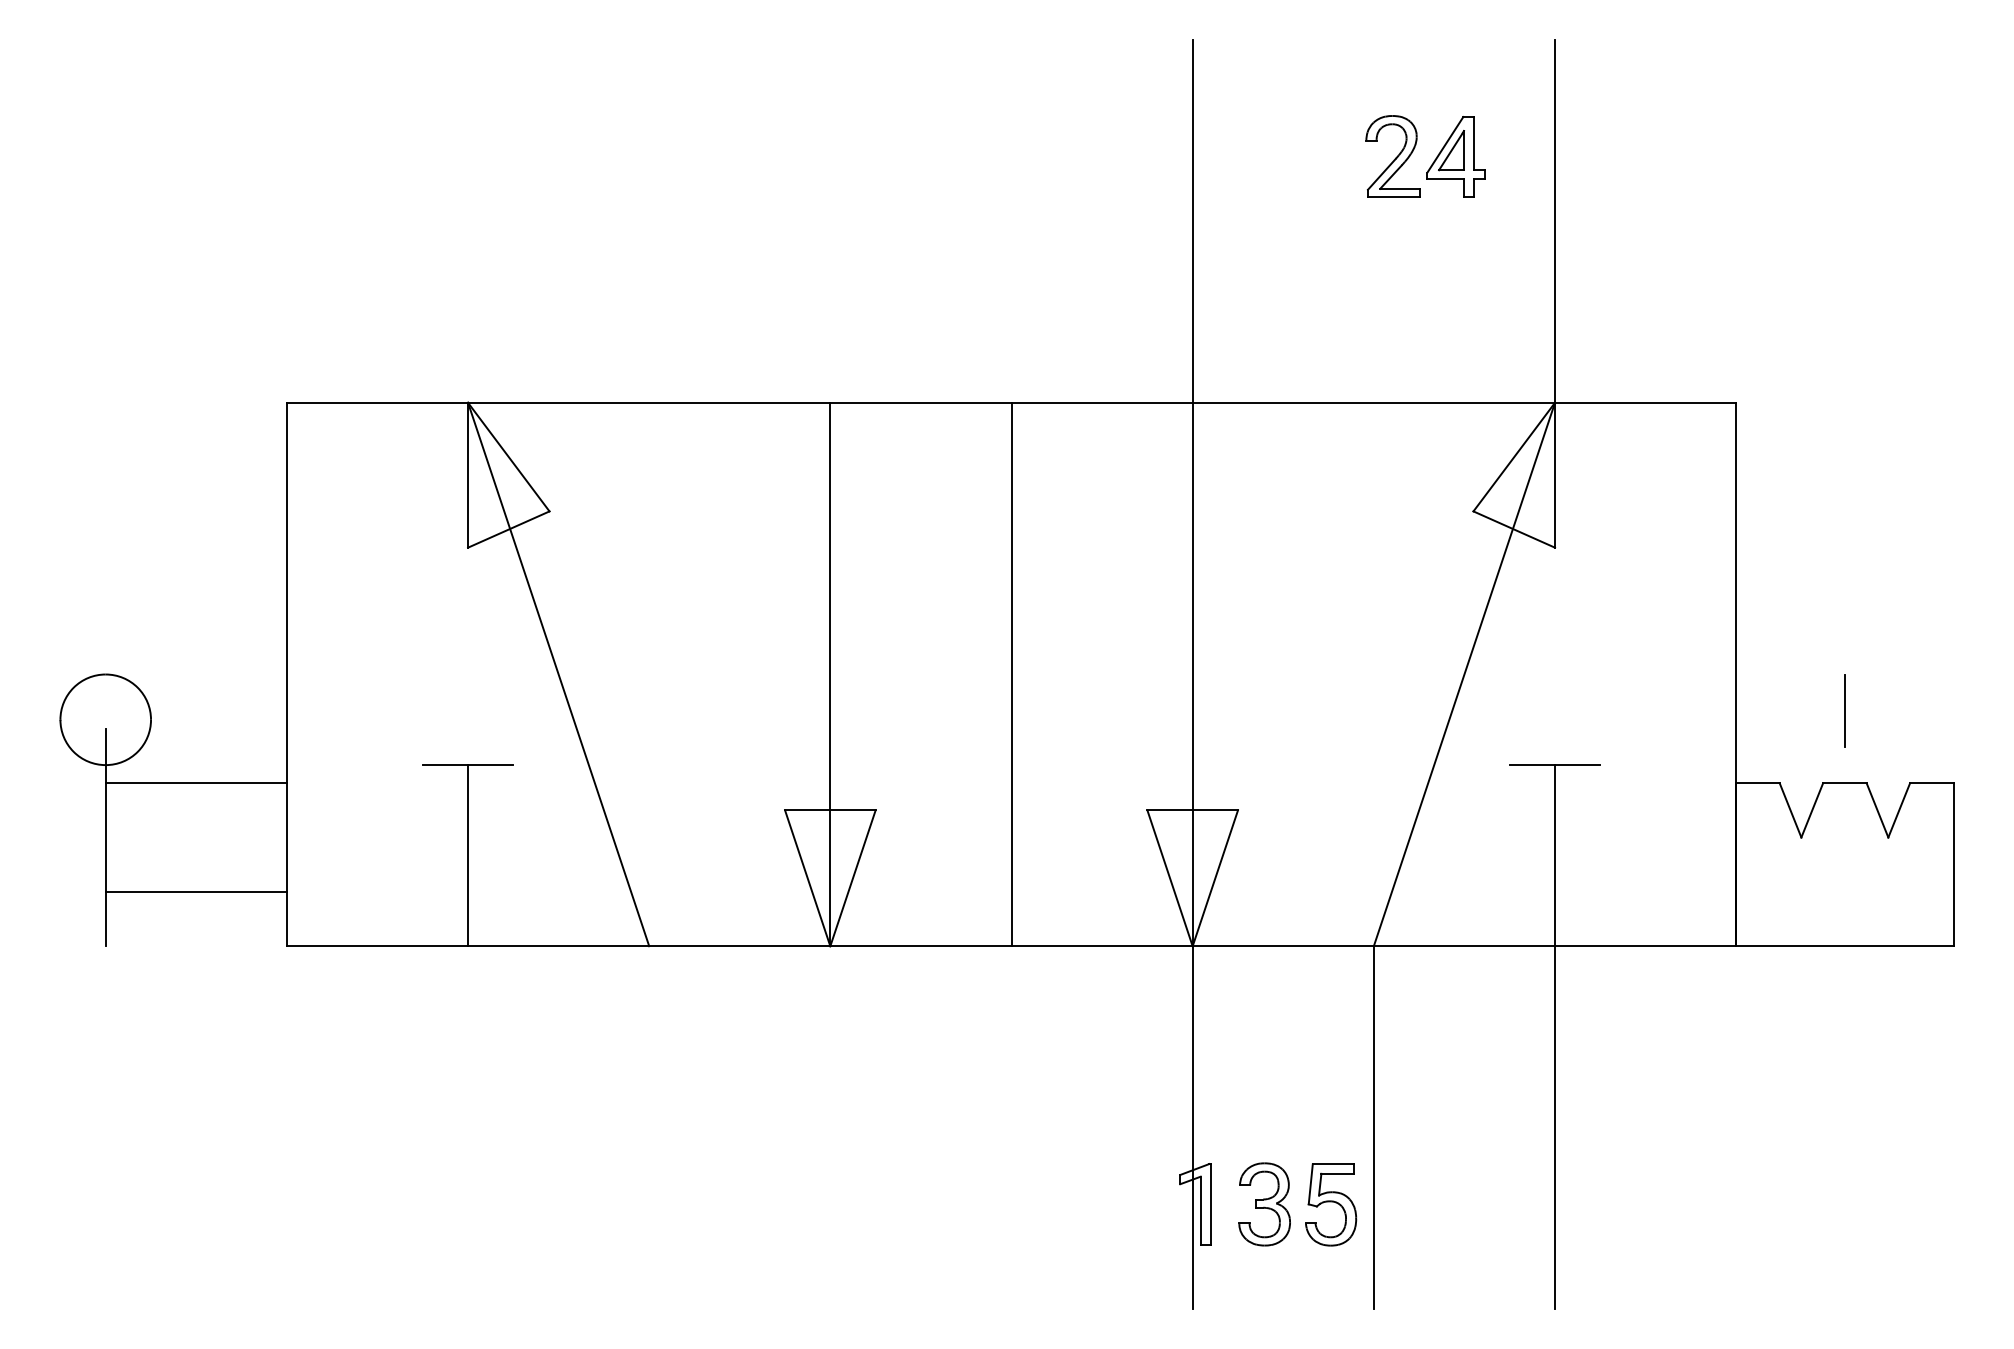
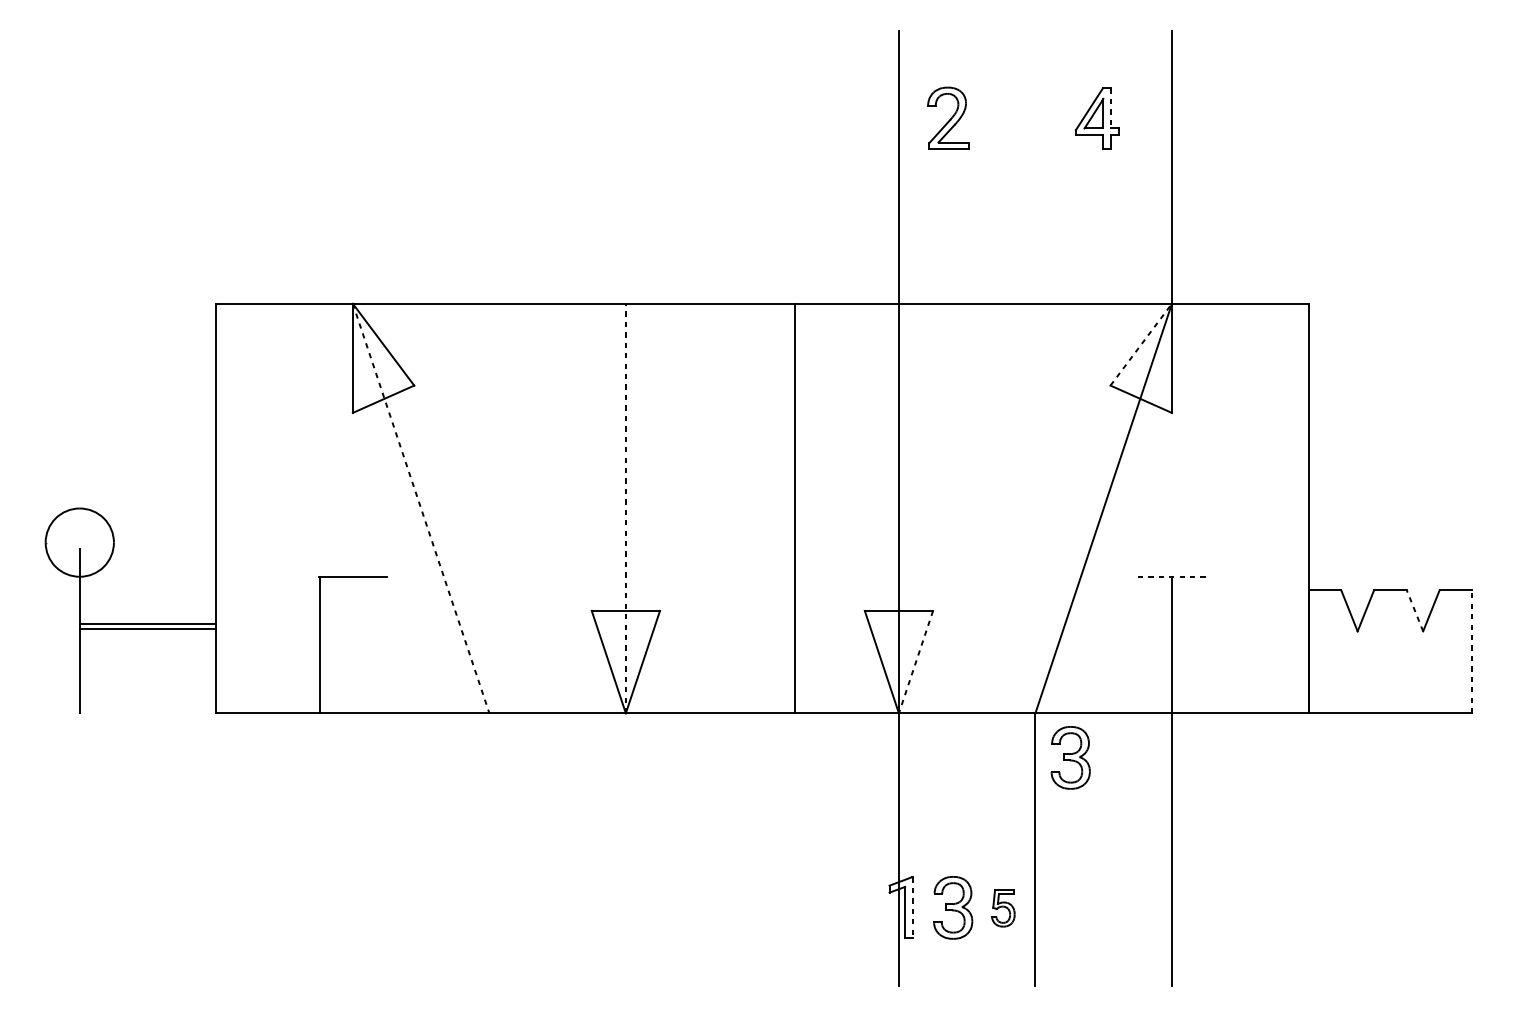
line: (1474, 143) -> (1111, 108), solid -> dashed
part: (1392, 156) -> (947, 118), moved
line: (1514, 457) -> (1141, 344), solid -> dashed
line: (558, 674) -> (421, 508), solid -> dashed
line: (830, 674) -> (625, 508), solid -> dashed
line: (1011, 674) -> (794, 508), moved
line: (1844, 710) -> (1390, 535), removed
line: (1555, 765) -> (1172, 577), solid -> dashed
line: (195, 783) -> (147, 624), moved
line: (1877, 809) -> (1415, 610), solid -> dashed
line: (468, 855) -> (320, 644), moved
line: (1953, 864) -> (1472, 651), solid -> dashed
line: (1215, 878) -> (916, 662), solid -> dashed
line: (195, 891) -> (147, 628), moved
part: (1420, 1005) -> (1070, 757), added
line: (1211, 1204) -> (913, 907), solid -> dashed
part: (1331, 1204) -> (1003, 907), size x0.6

